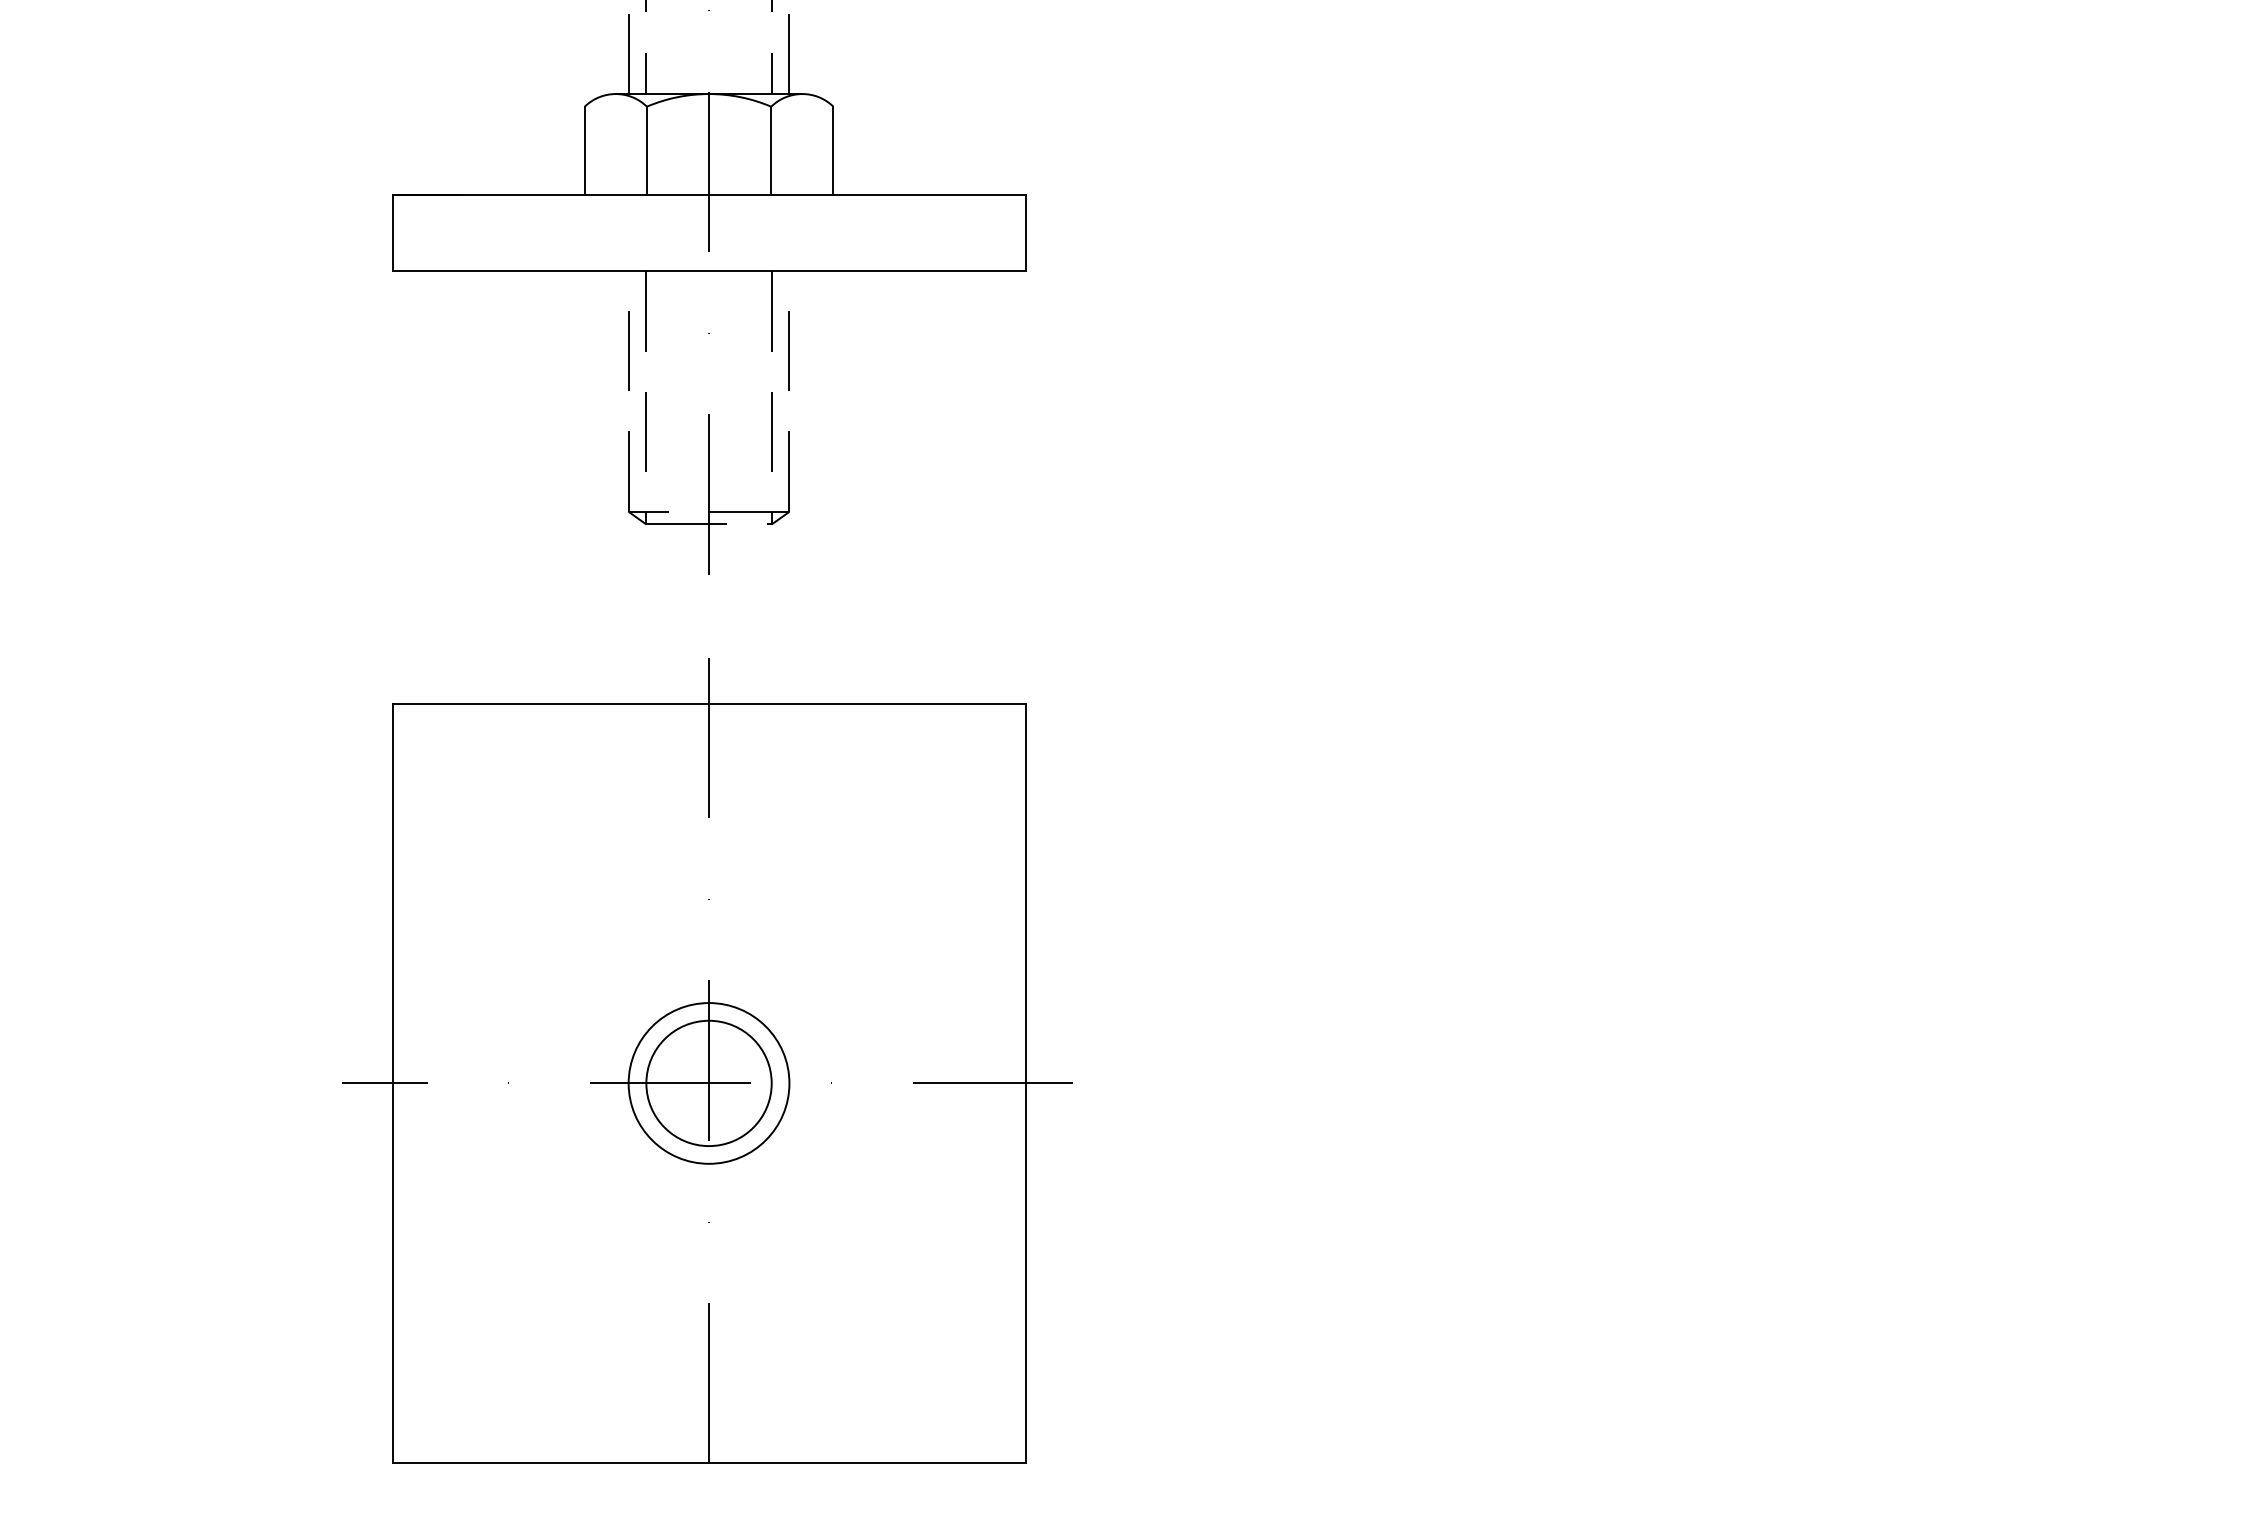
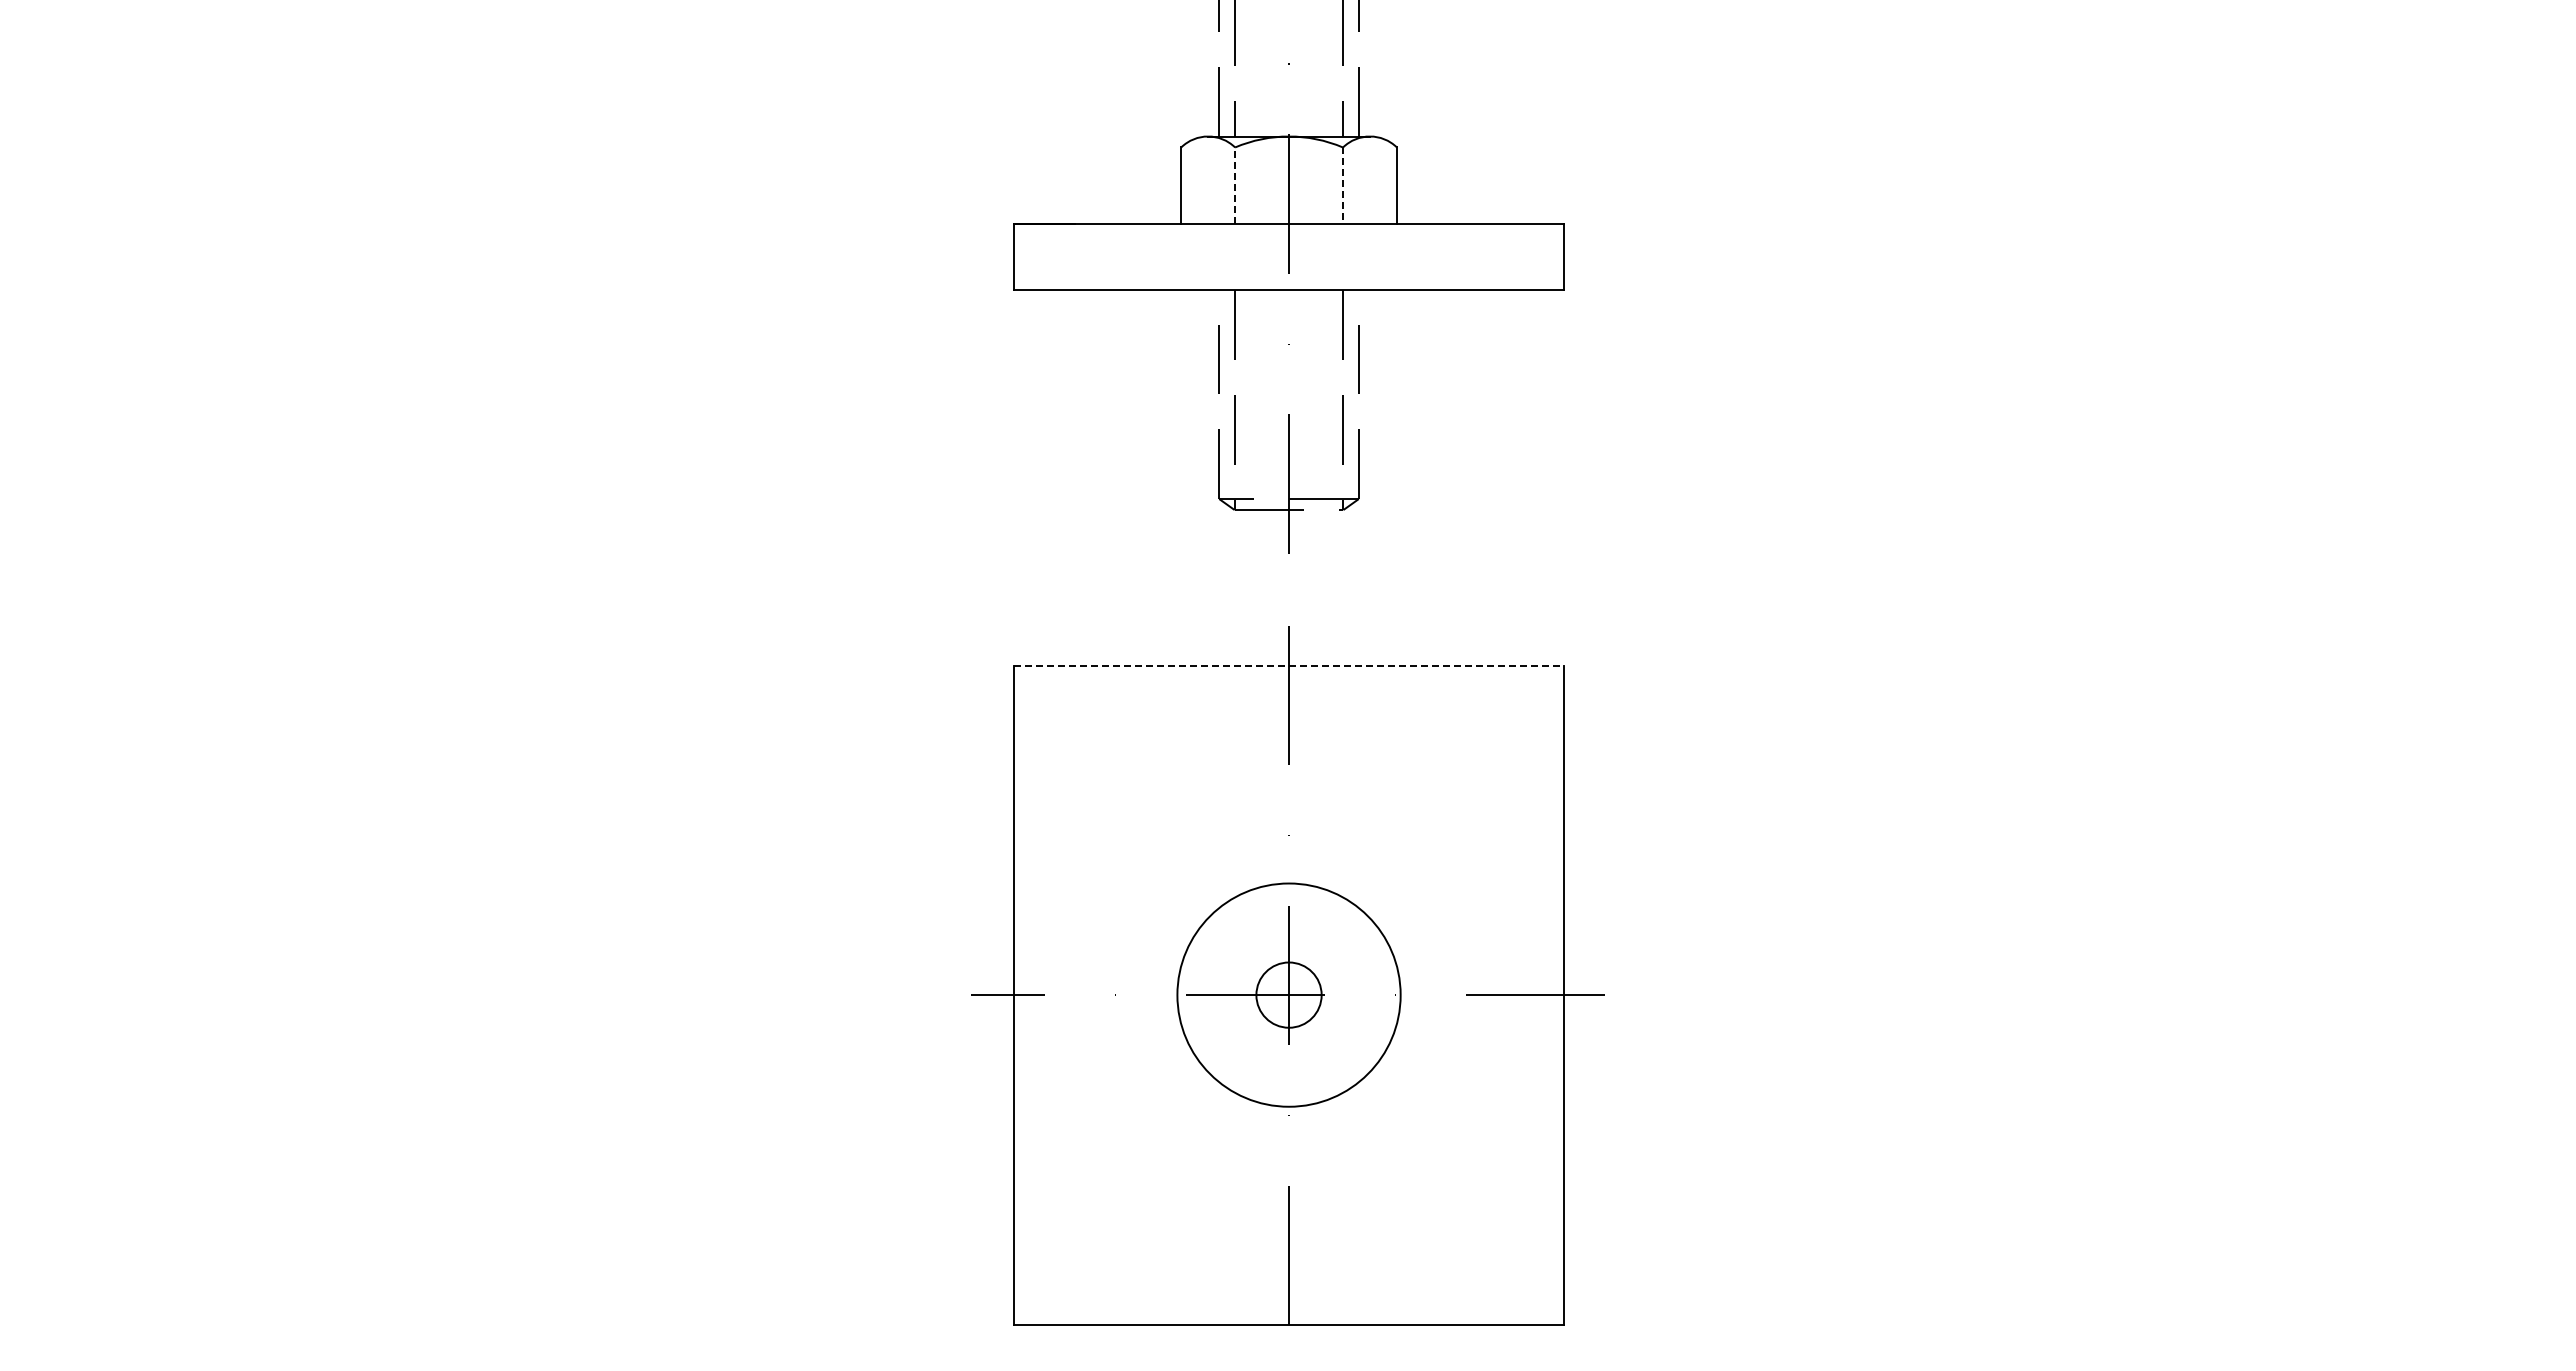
line: (647, 150) -> (1235, 185), solid -> dashed
line: (770, 151) -> (1342, 186), solid -> dashed
line: (709, 703) -> (1289, 665), solid -> dashed
circle: (708, 1082) -> (1288, 994), size x0.6
circle: (708, 1082) -> (1288, 994), size x1.6

